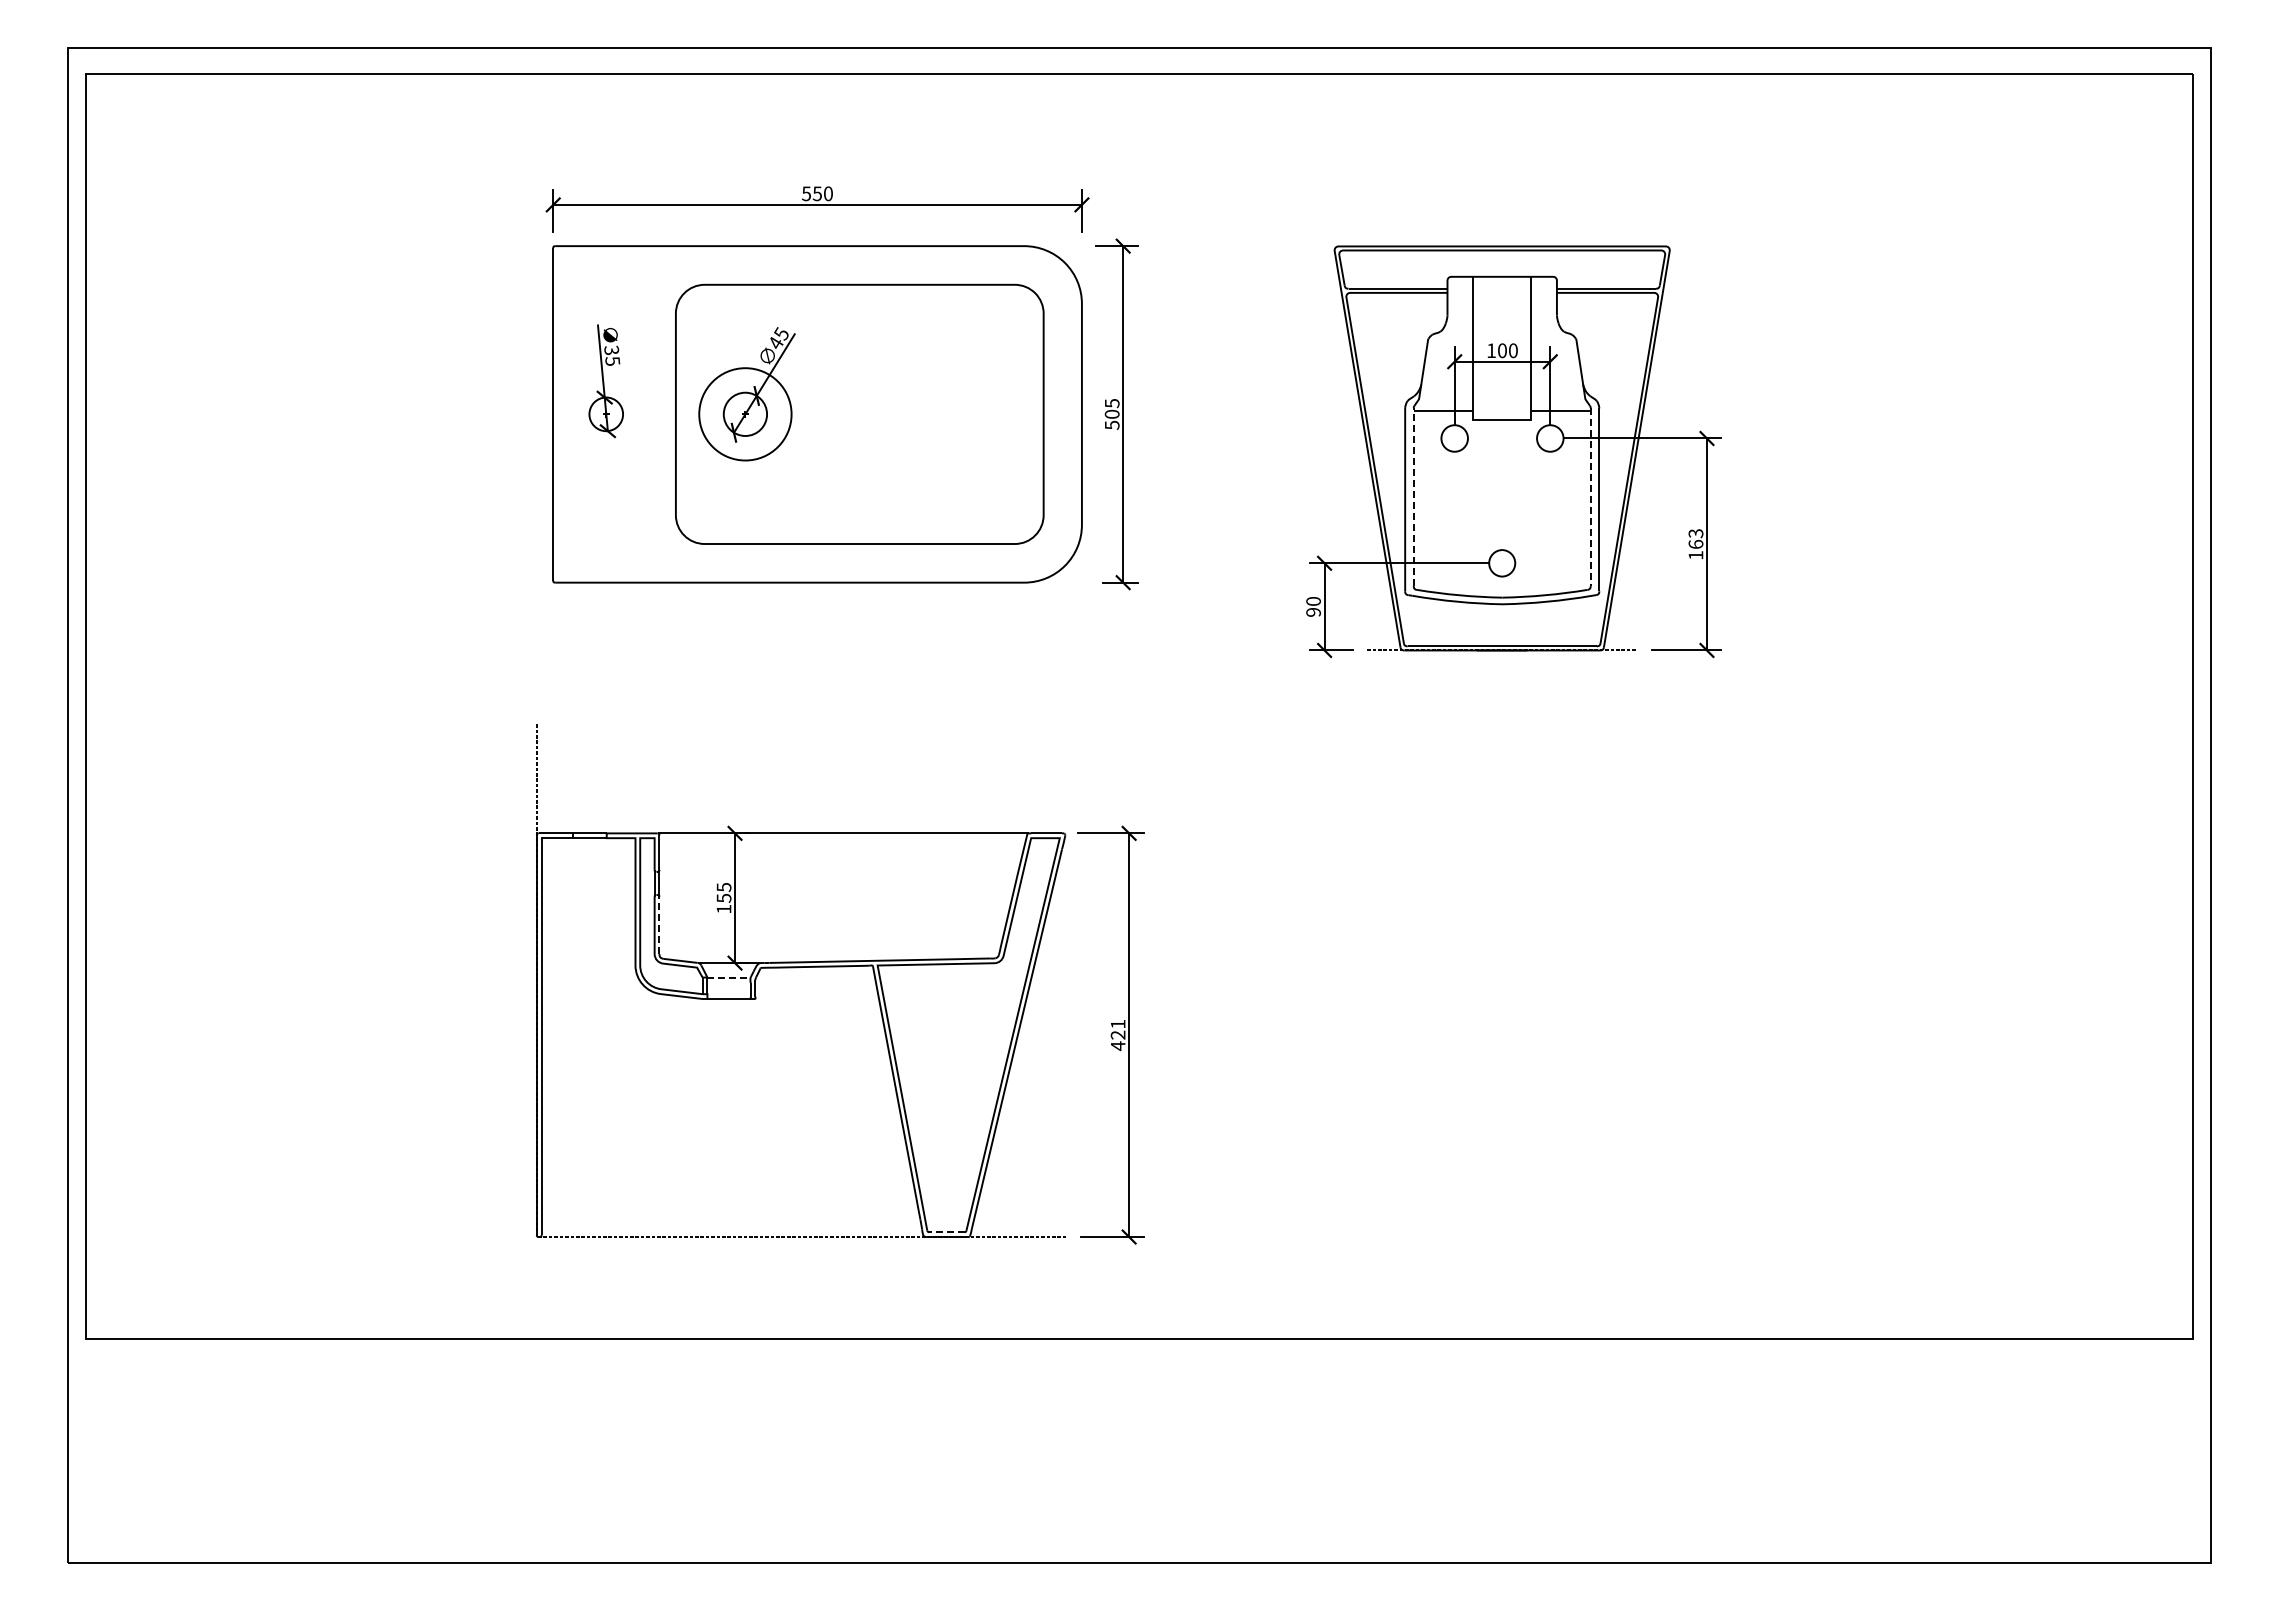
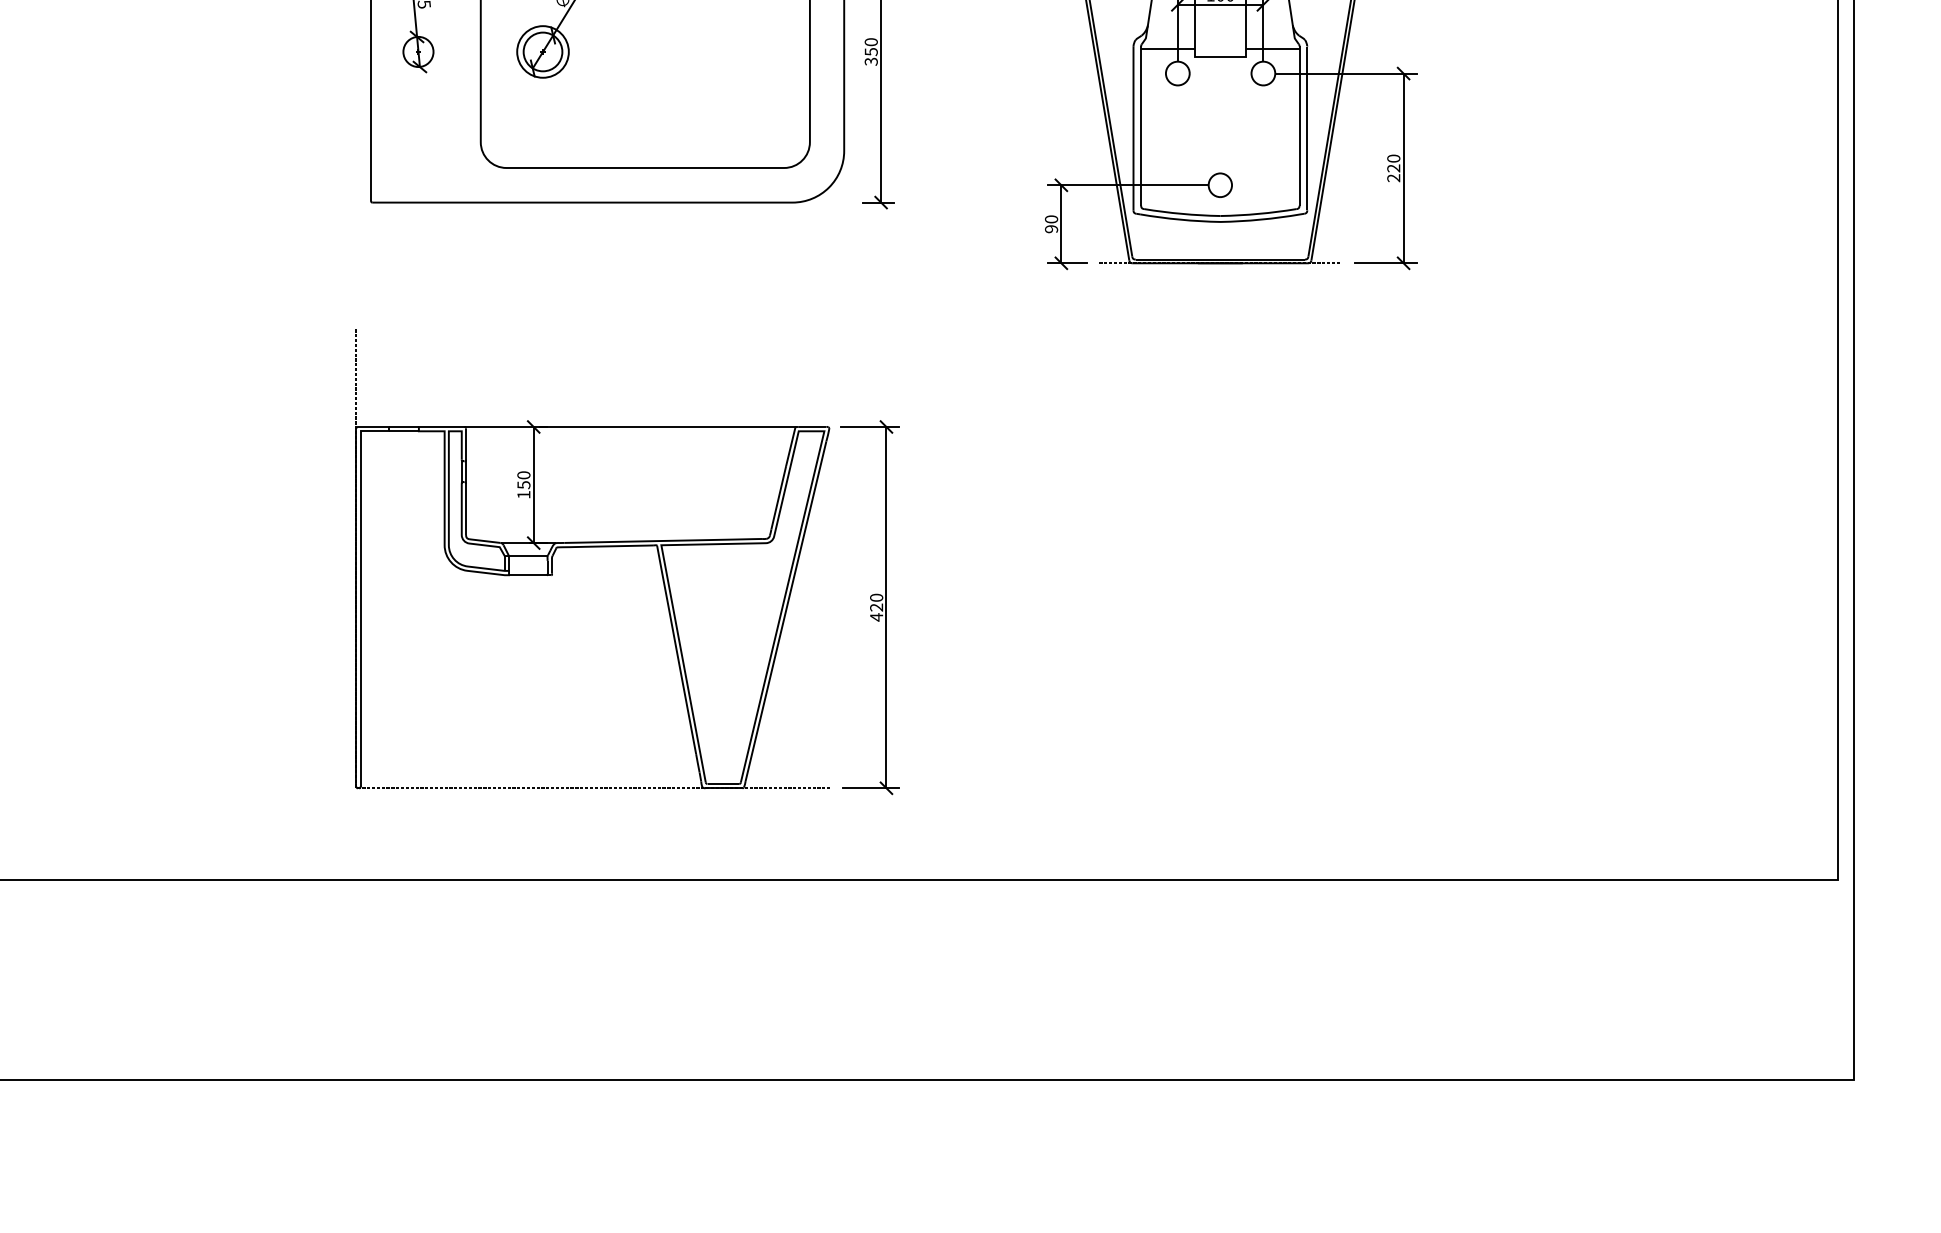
circle: (745, 414) -> (543, 52), size x0.62
text: (1111, 414) -> (870, 52), 505 -> 350
line: (1413, 496) -> (1140, 125), dashed -> solid
line: (1590, 497) -> (1299, 126), dashed -> solid
text: (1695, 544) -> (1393, 168), 163 -> 220
text: (723, 887) -> (523, 475), 155 -> 150
line: (659, 925) -> (466, 509), dashed -> solid
line: (729, 977) -> (528, 555), dashed -> solid
text: (1117, 1023) -> (876, 597), 421 -> 420
line: (946, 1232) -> (722, 784), dashed -> solid

